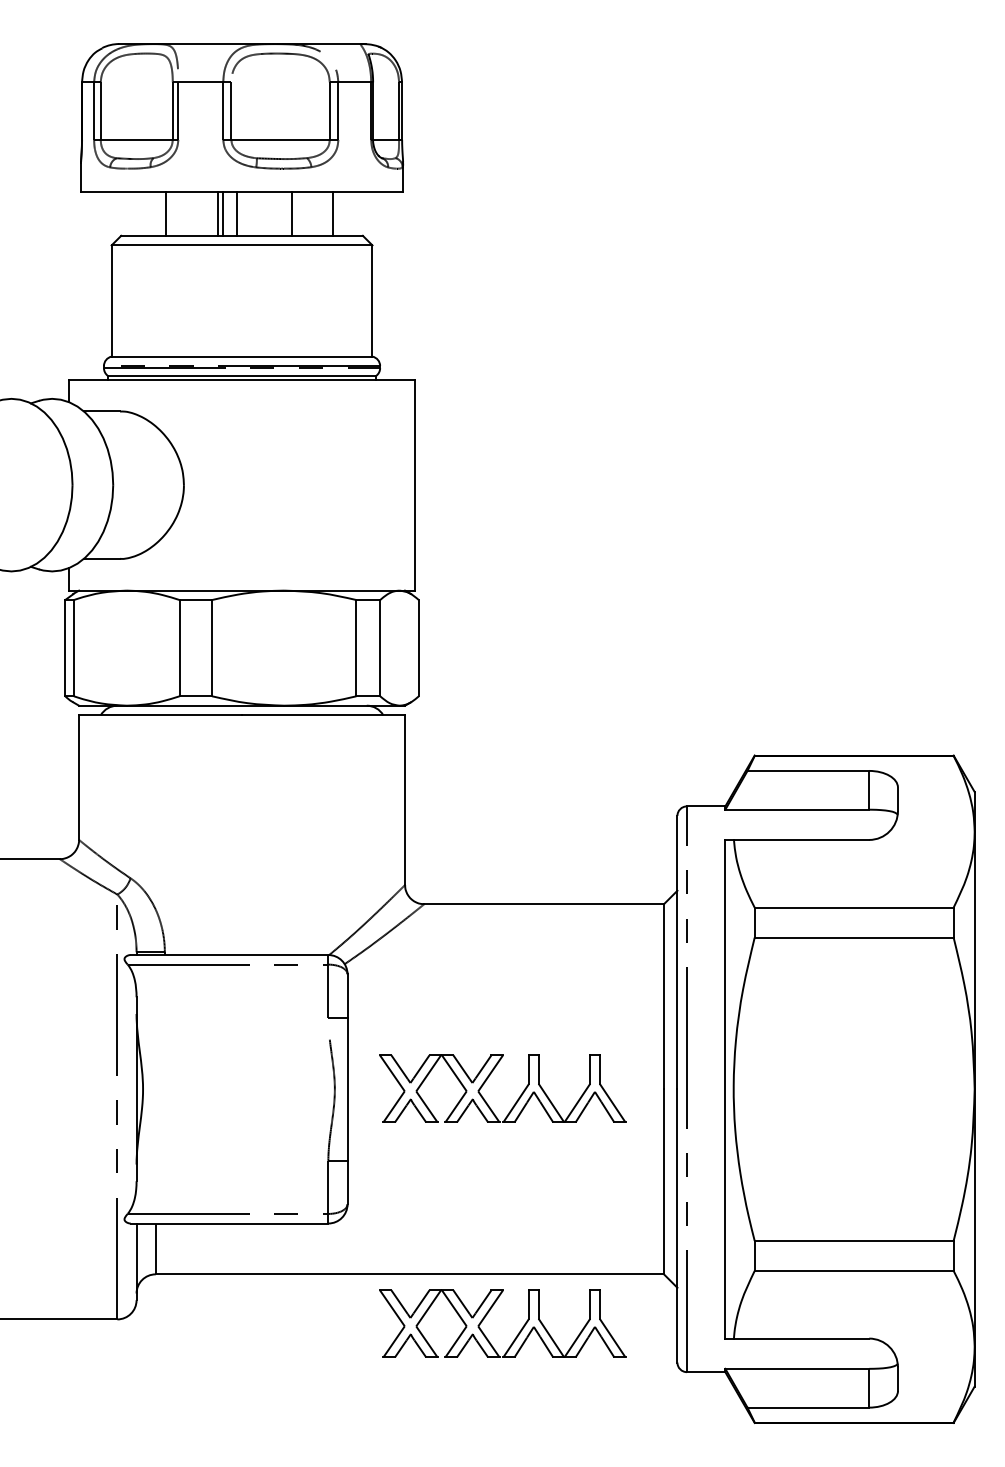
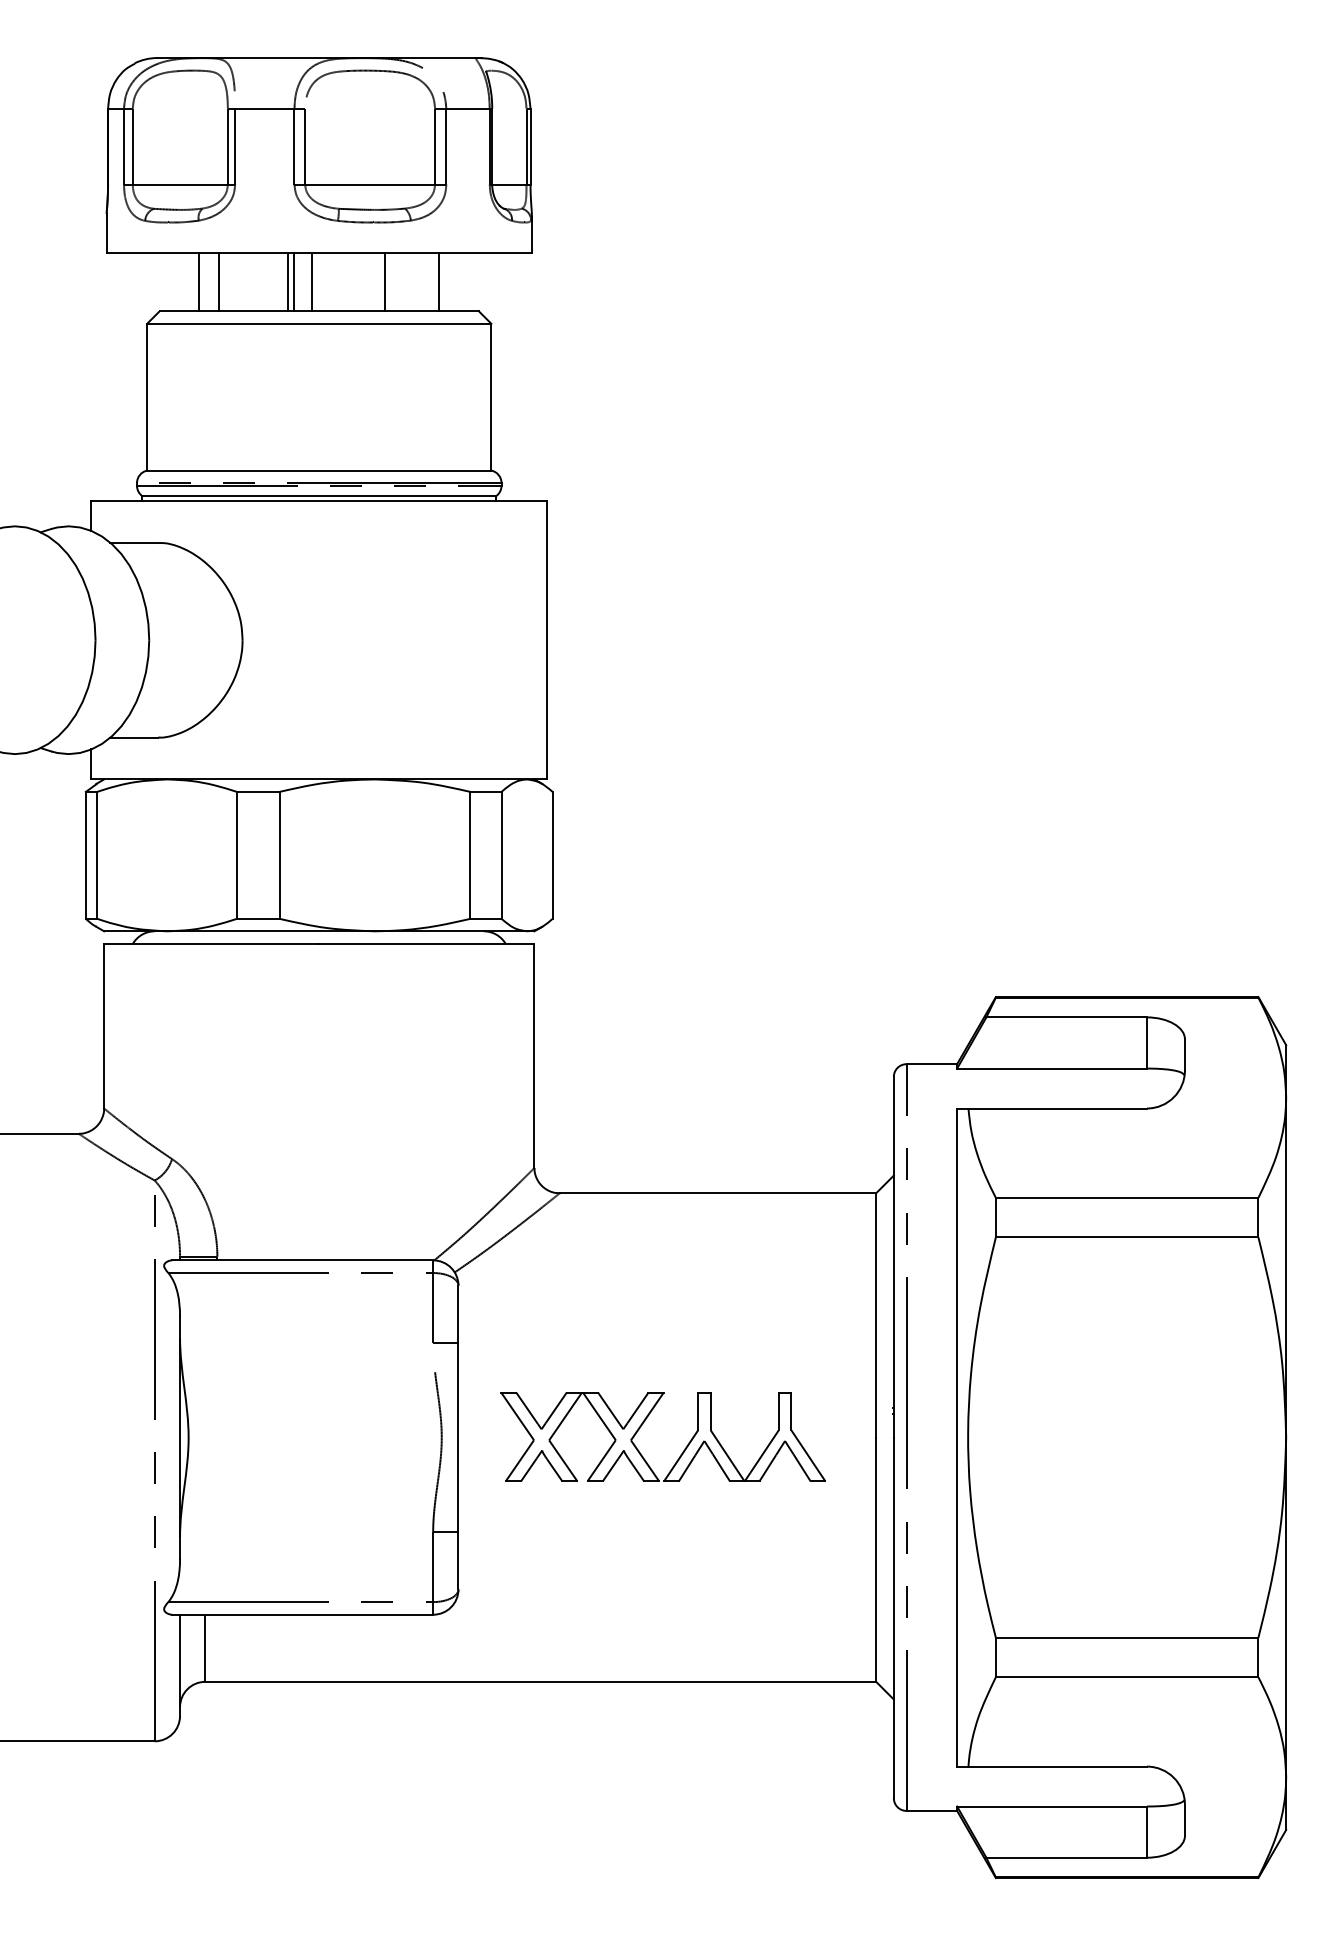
line: (151, 213) -> (199, 281), added
part: (488, 1313) -> (644, 1733), removed

